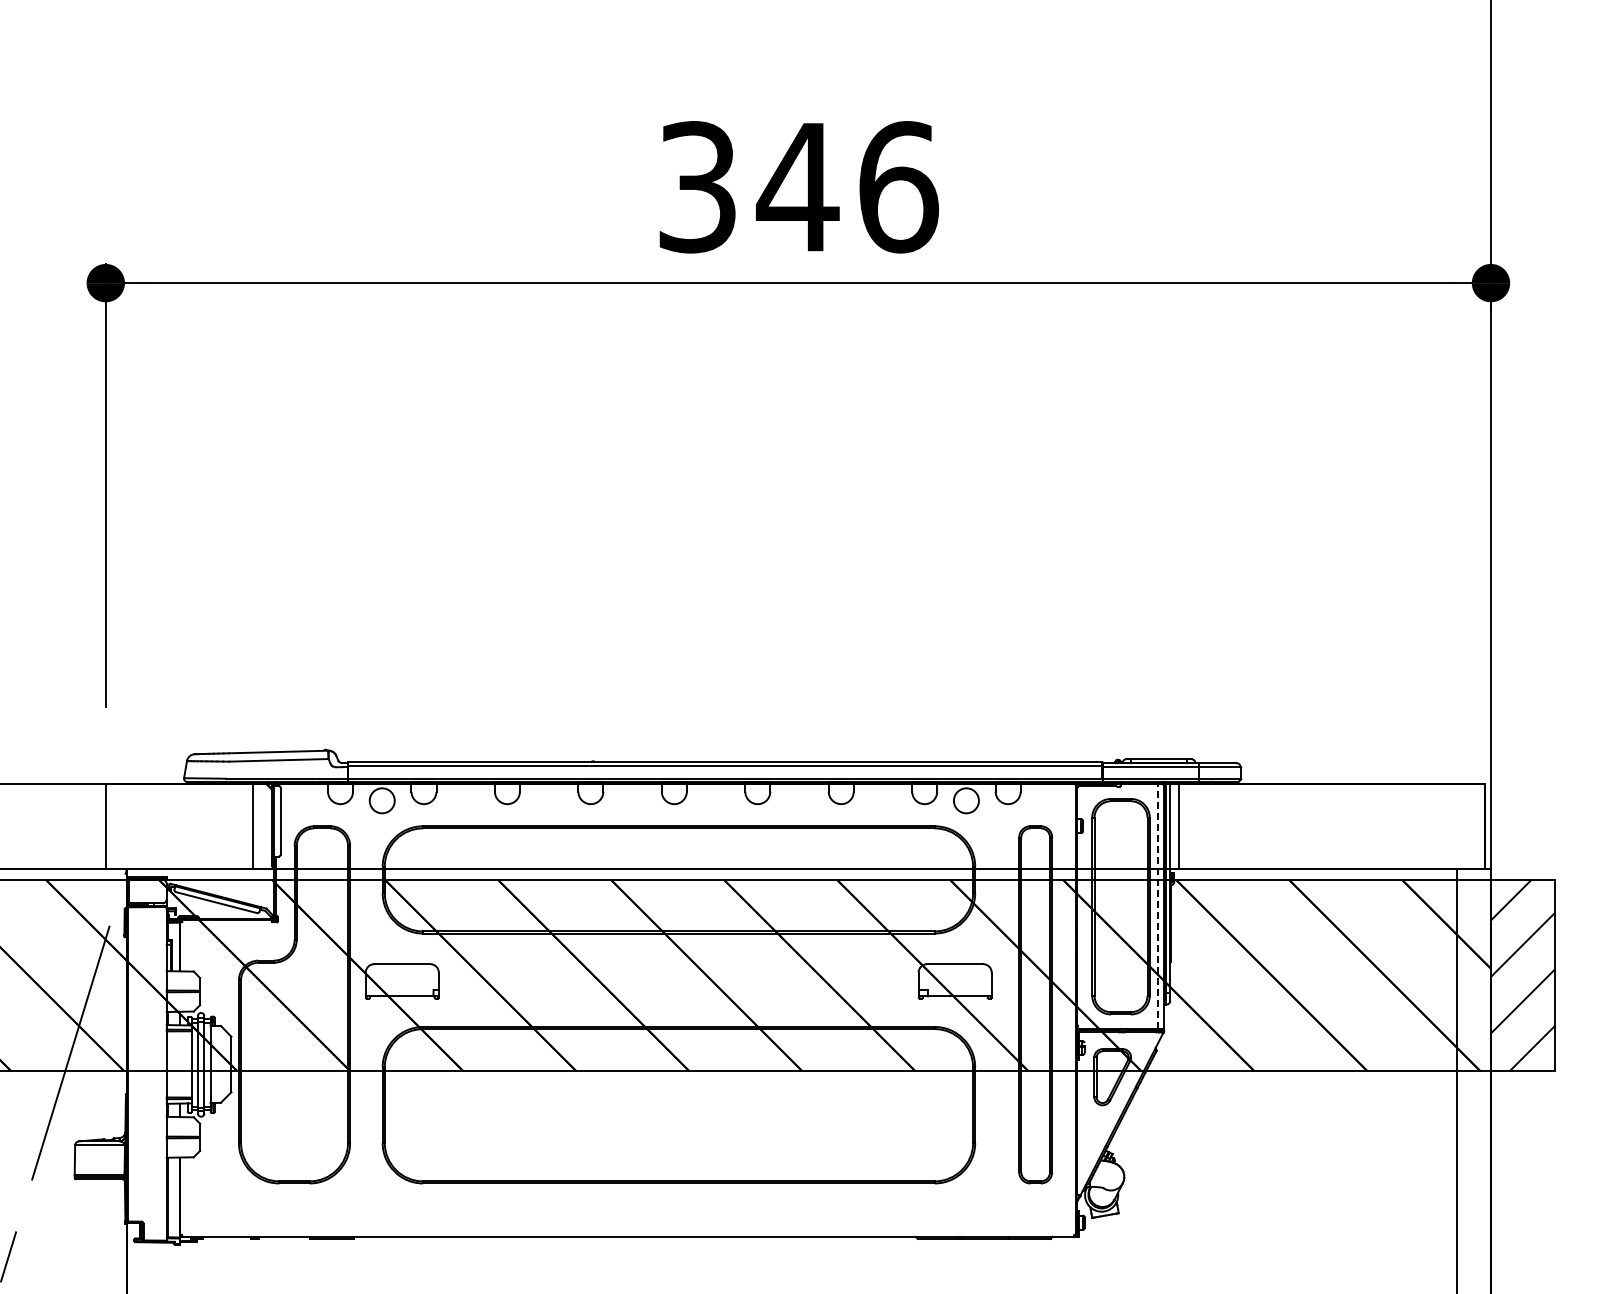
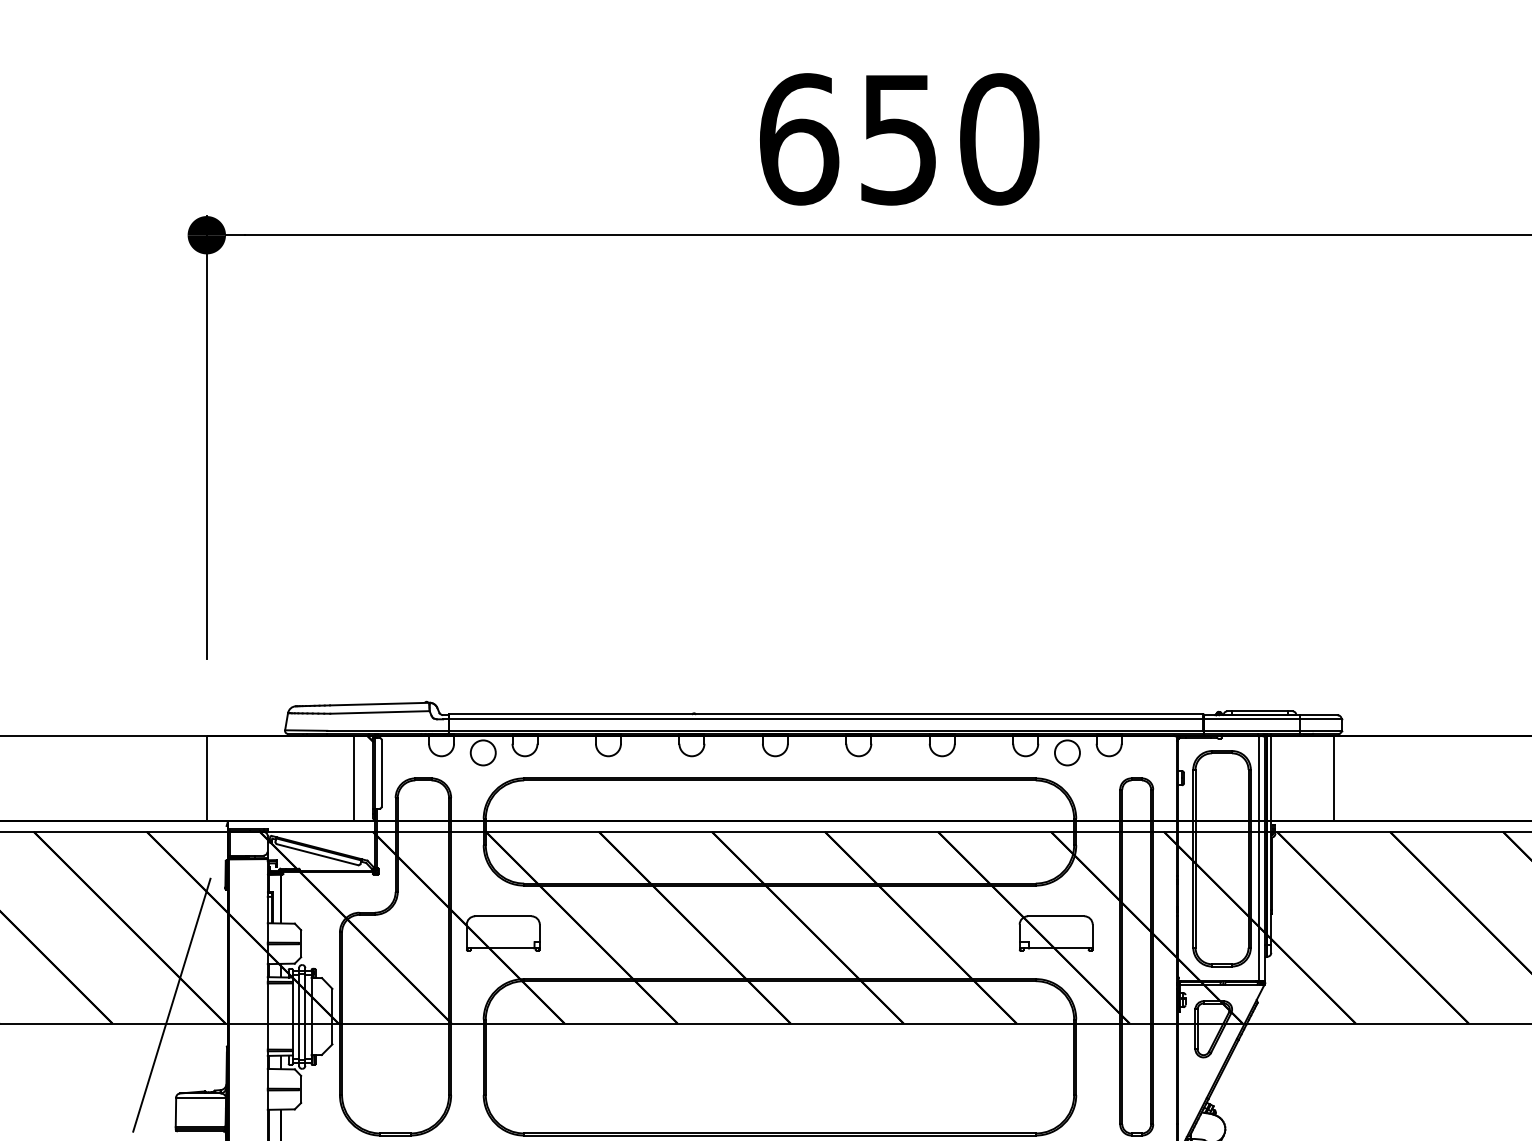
text: (798, 187) -> (899, 139), 346 -> 650
line: (1179, 825) -> (1334, 777), moved
line: (1157, 906) -> (1258, 858), dashed -> solid

